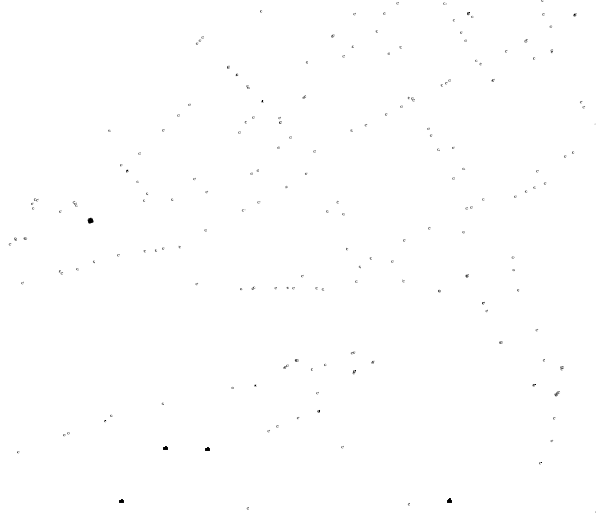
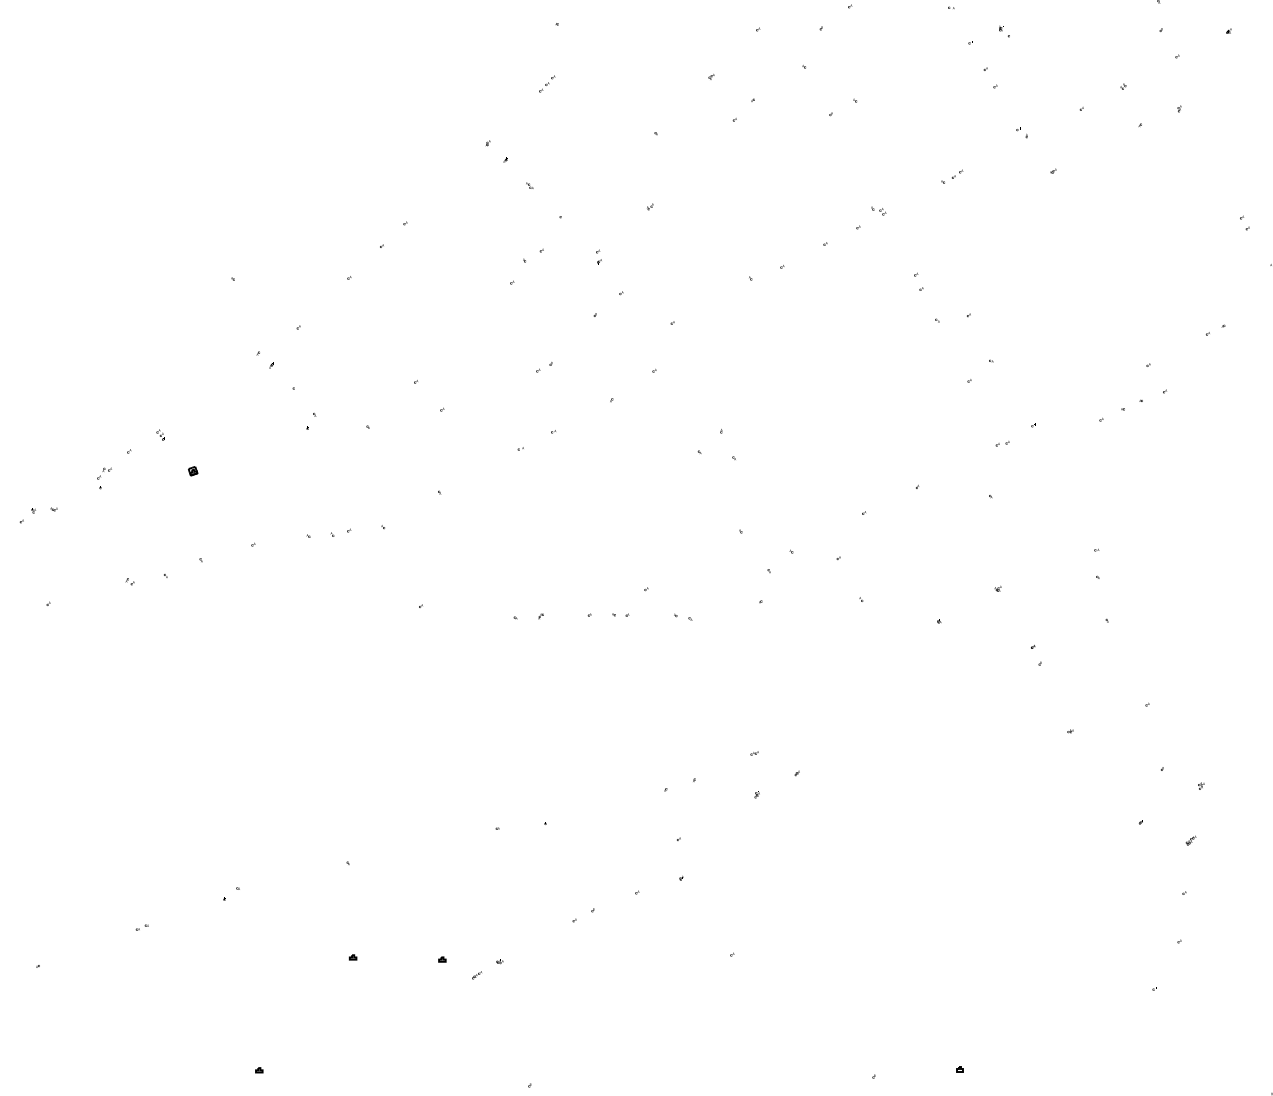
part: (199, 40) -> (545, 84), moved
part: (34, 203) -> (103, 477), moved
part: (290, 363) -> (485, 968), moved

